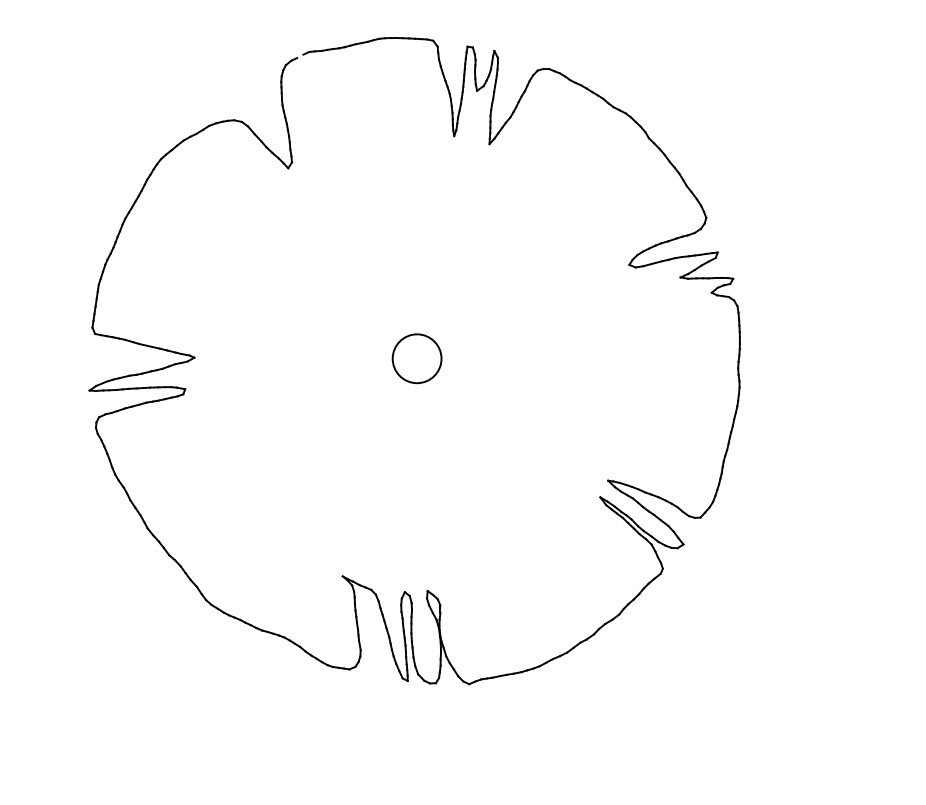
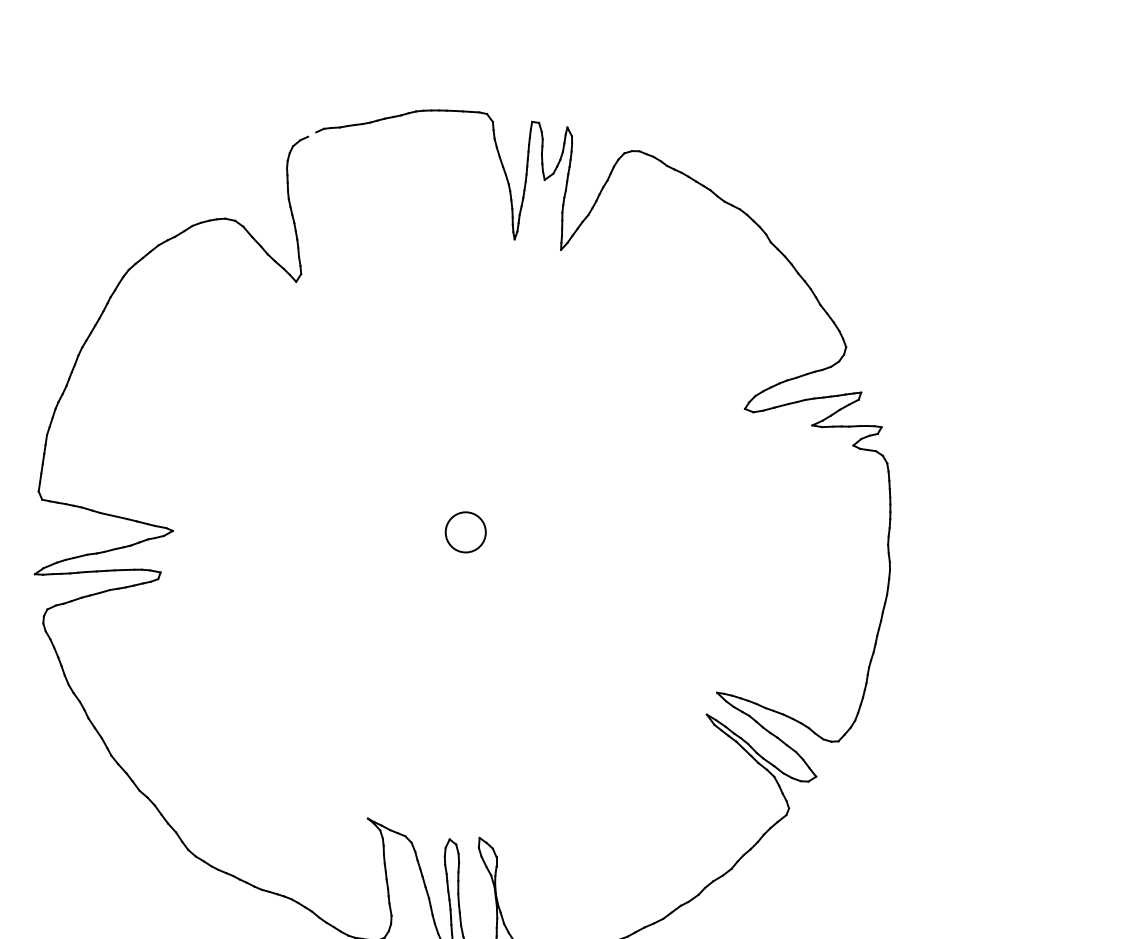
circle: (416, 358) -> (464, 532), size x0.62

